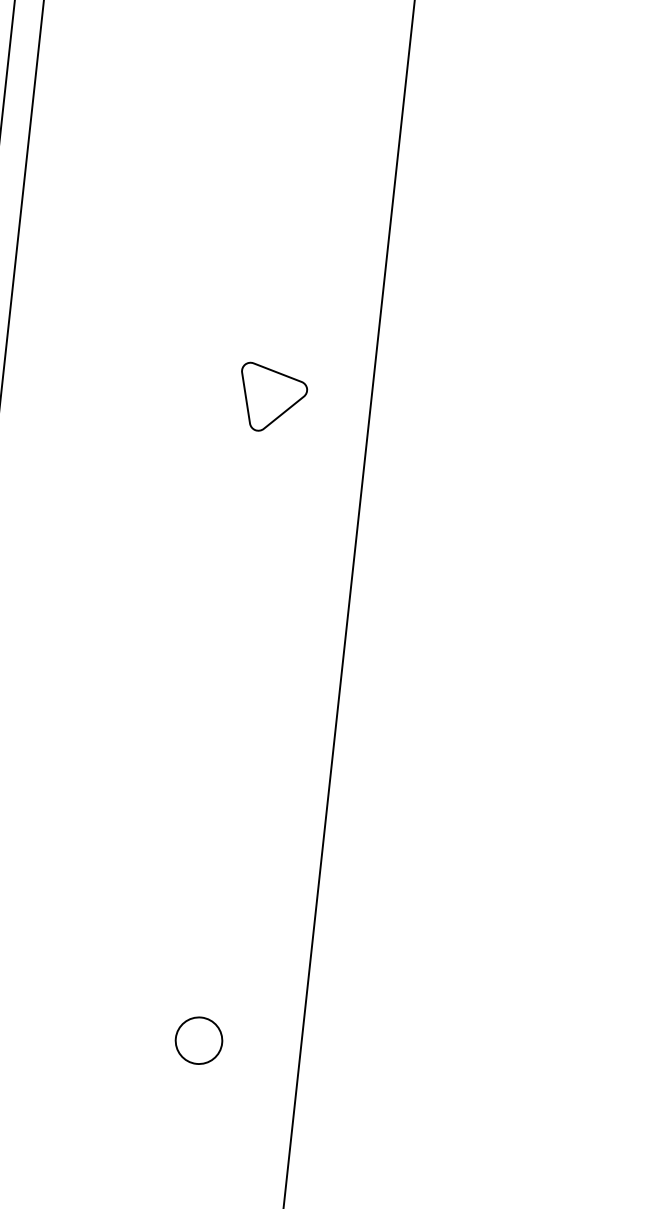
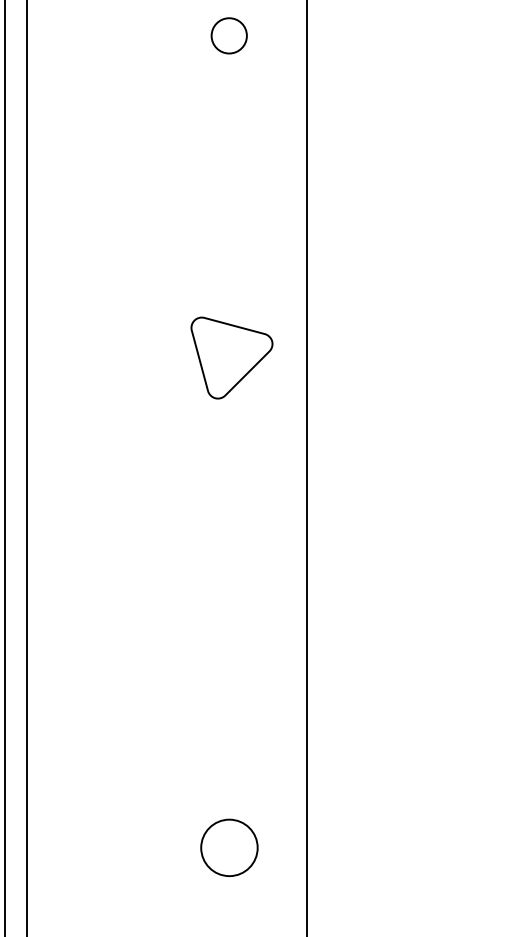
part: (273, 399) -> (232, 358), size x1.6
circle: (198, 1040) -> (228, 847), size x1.6

